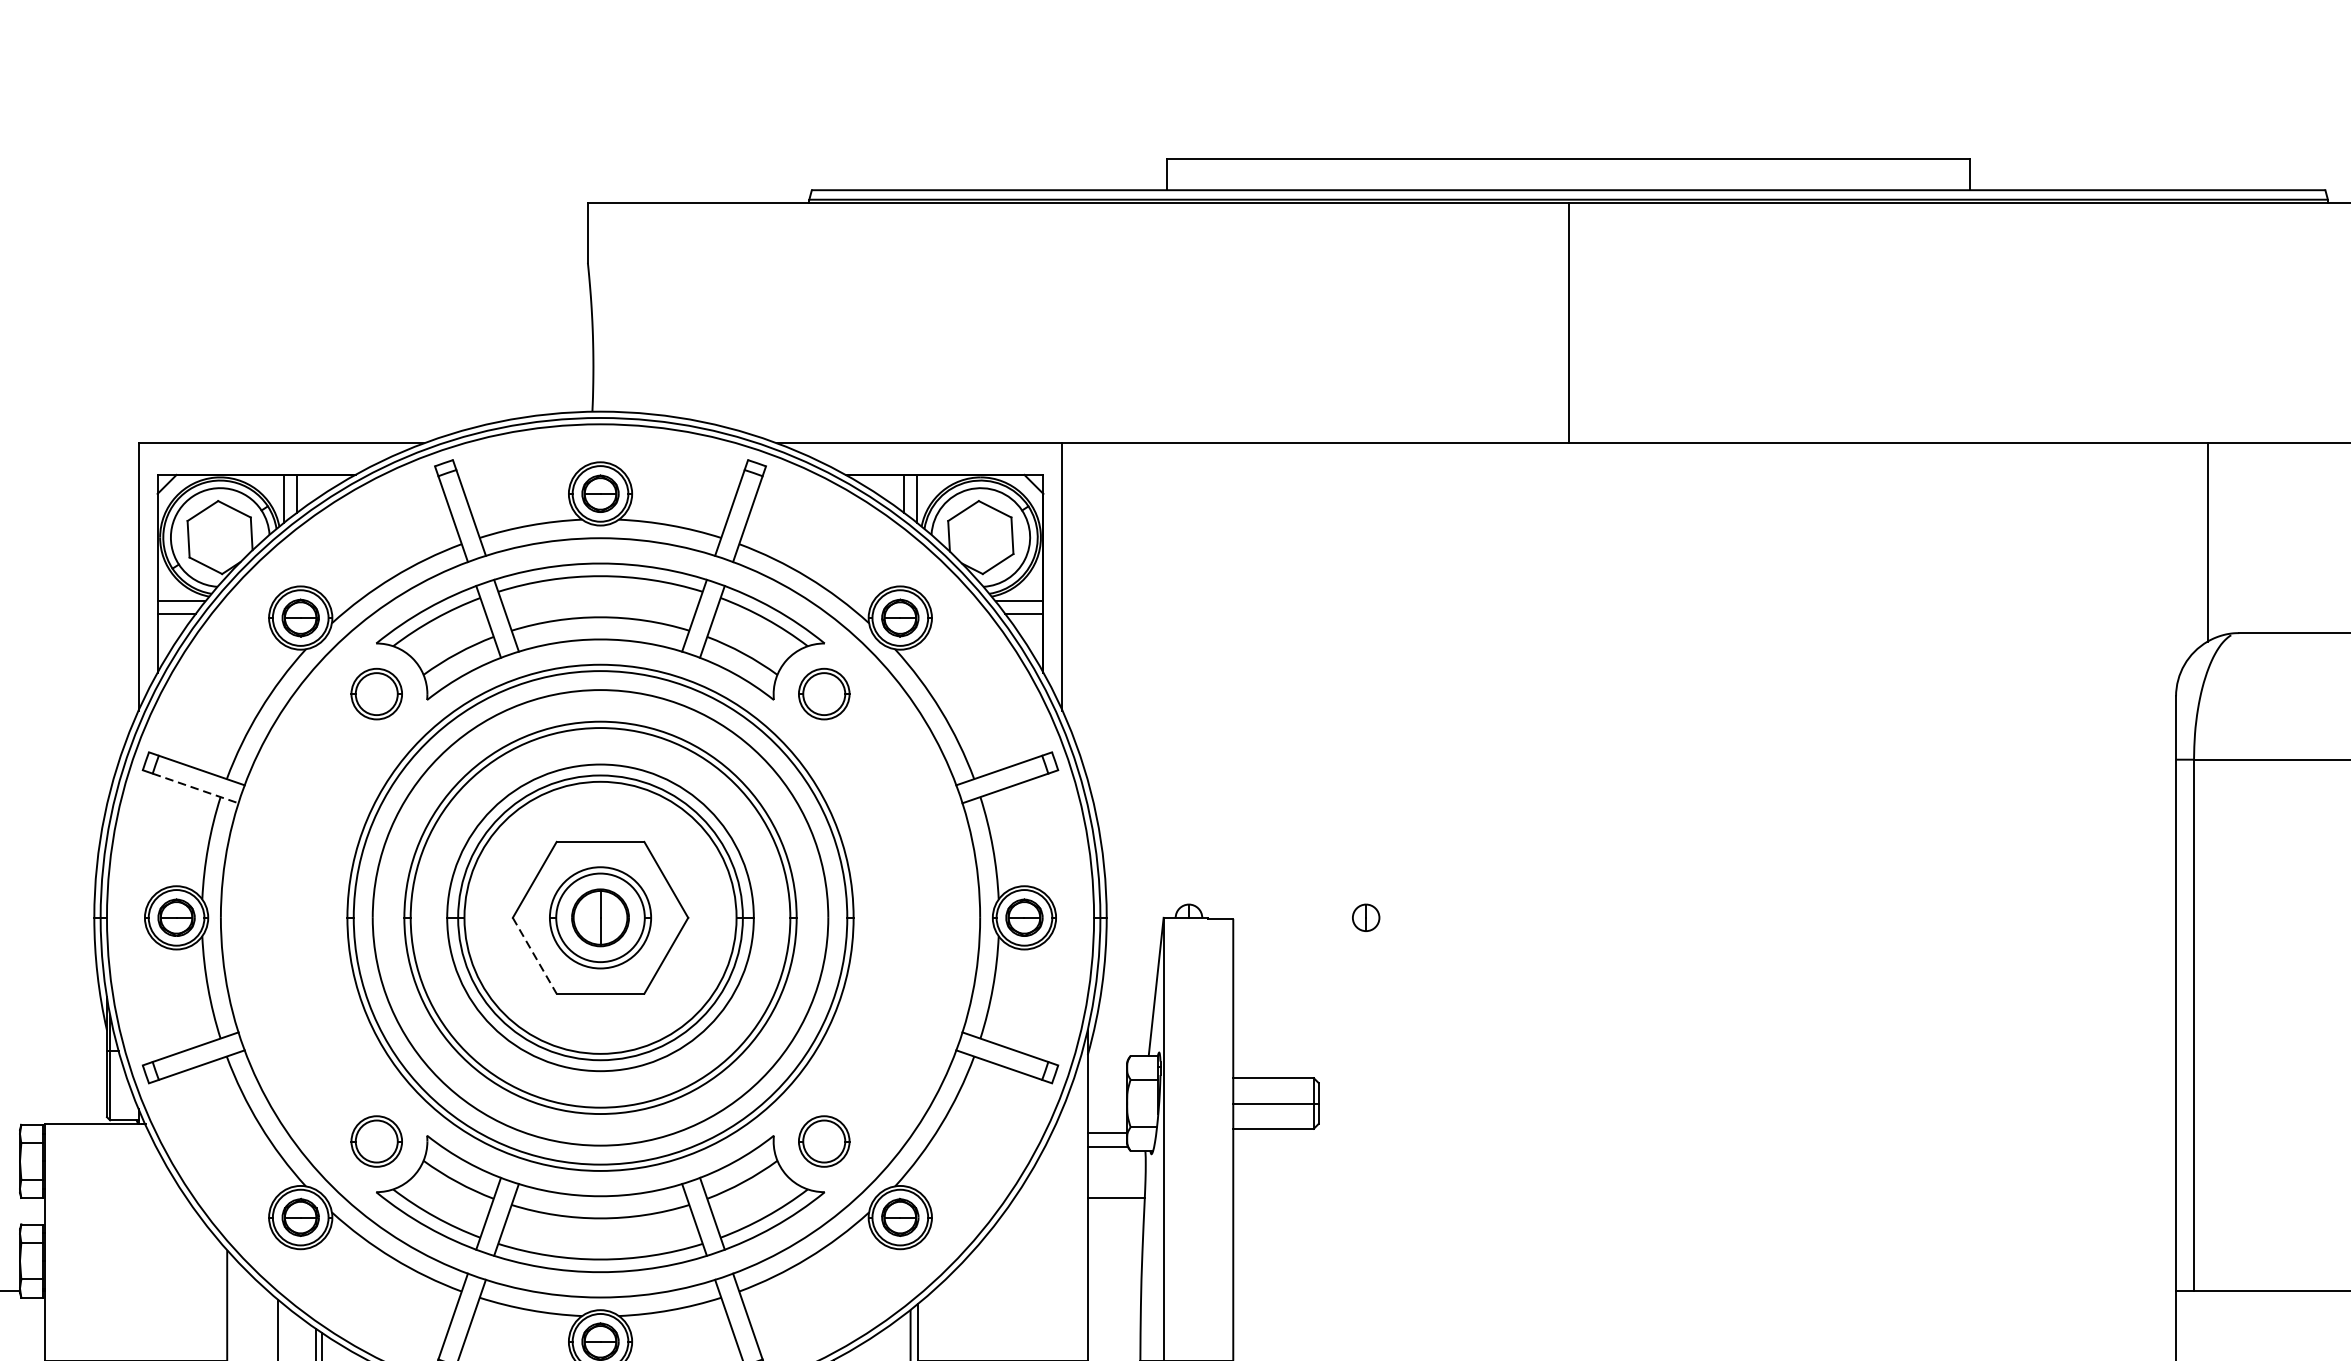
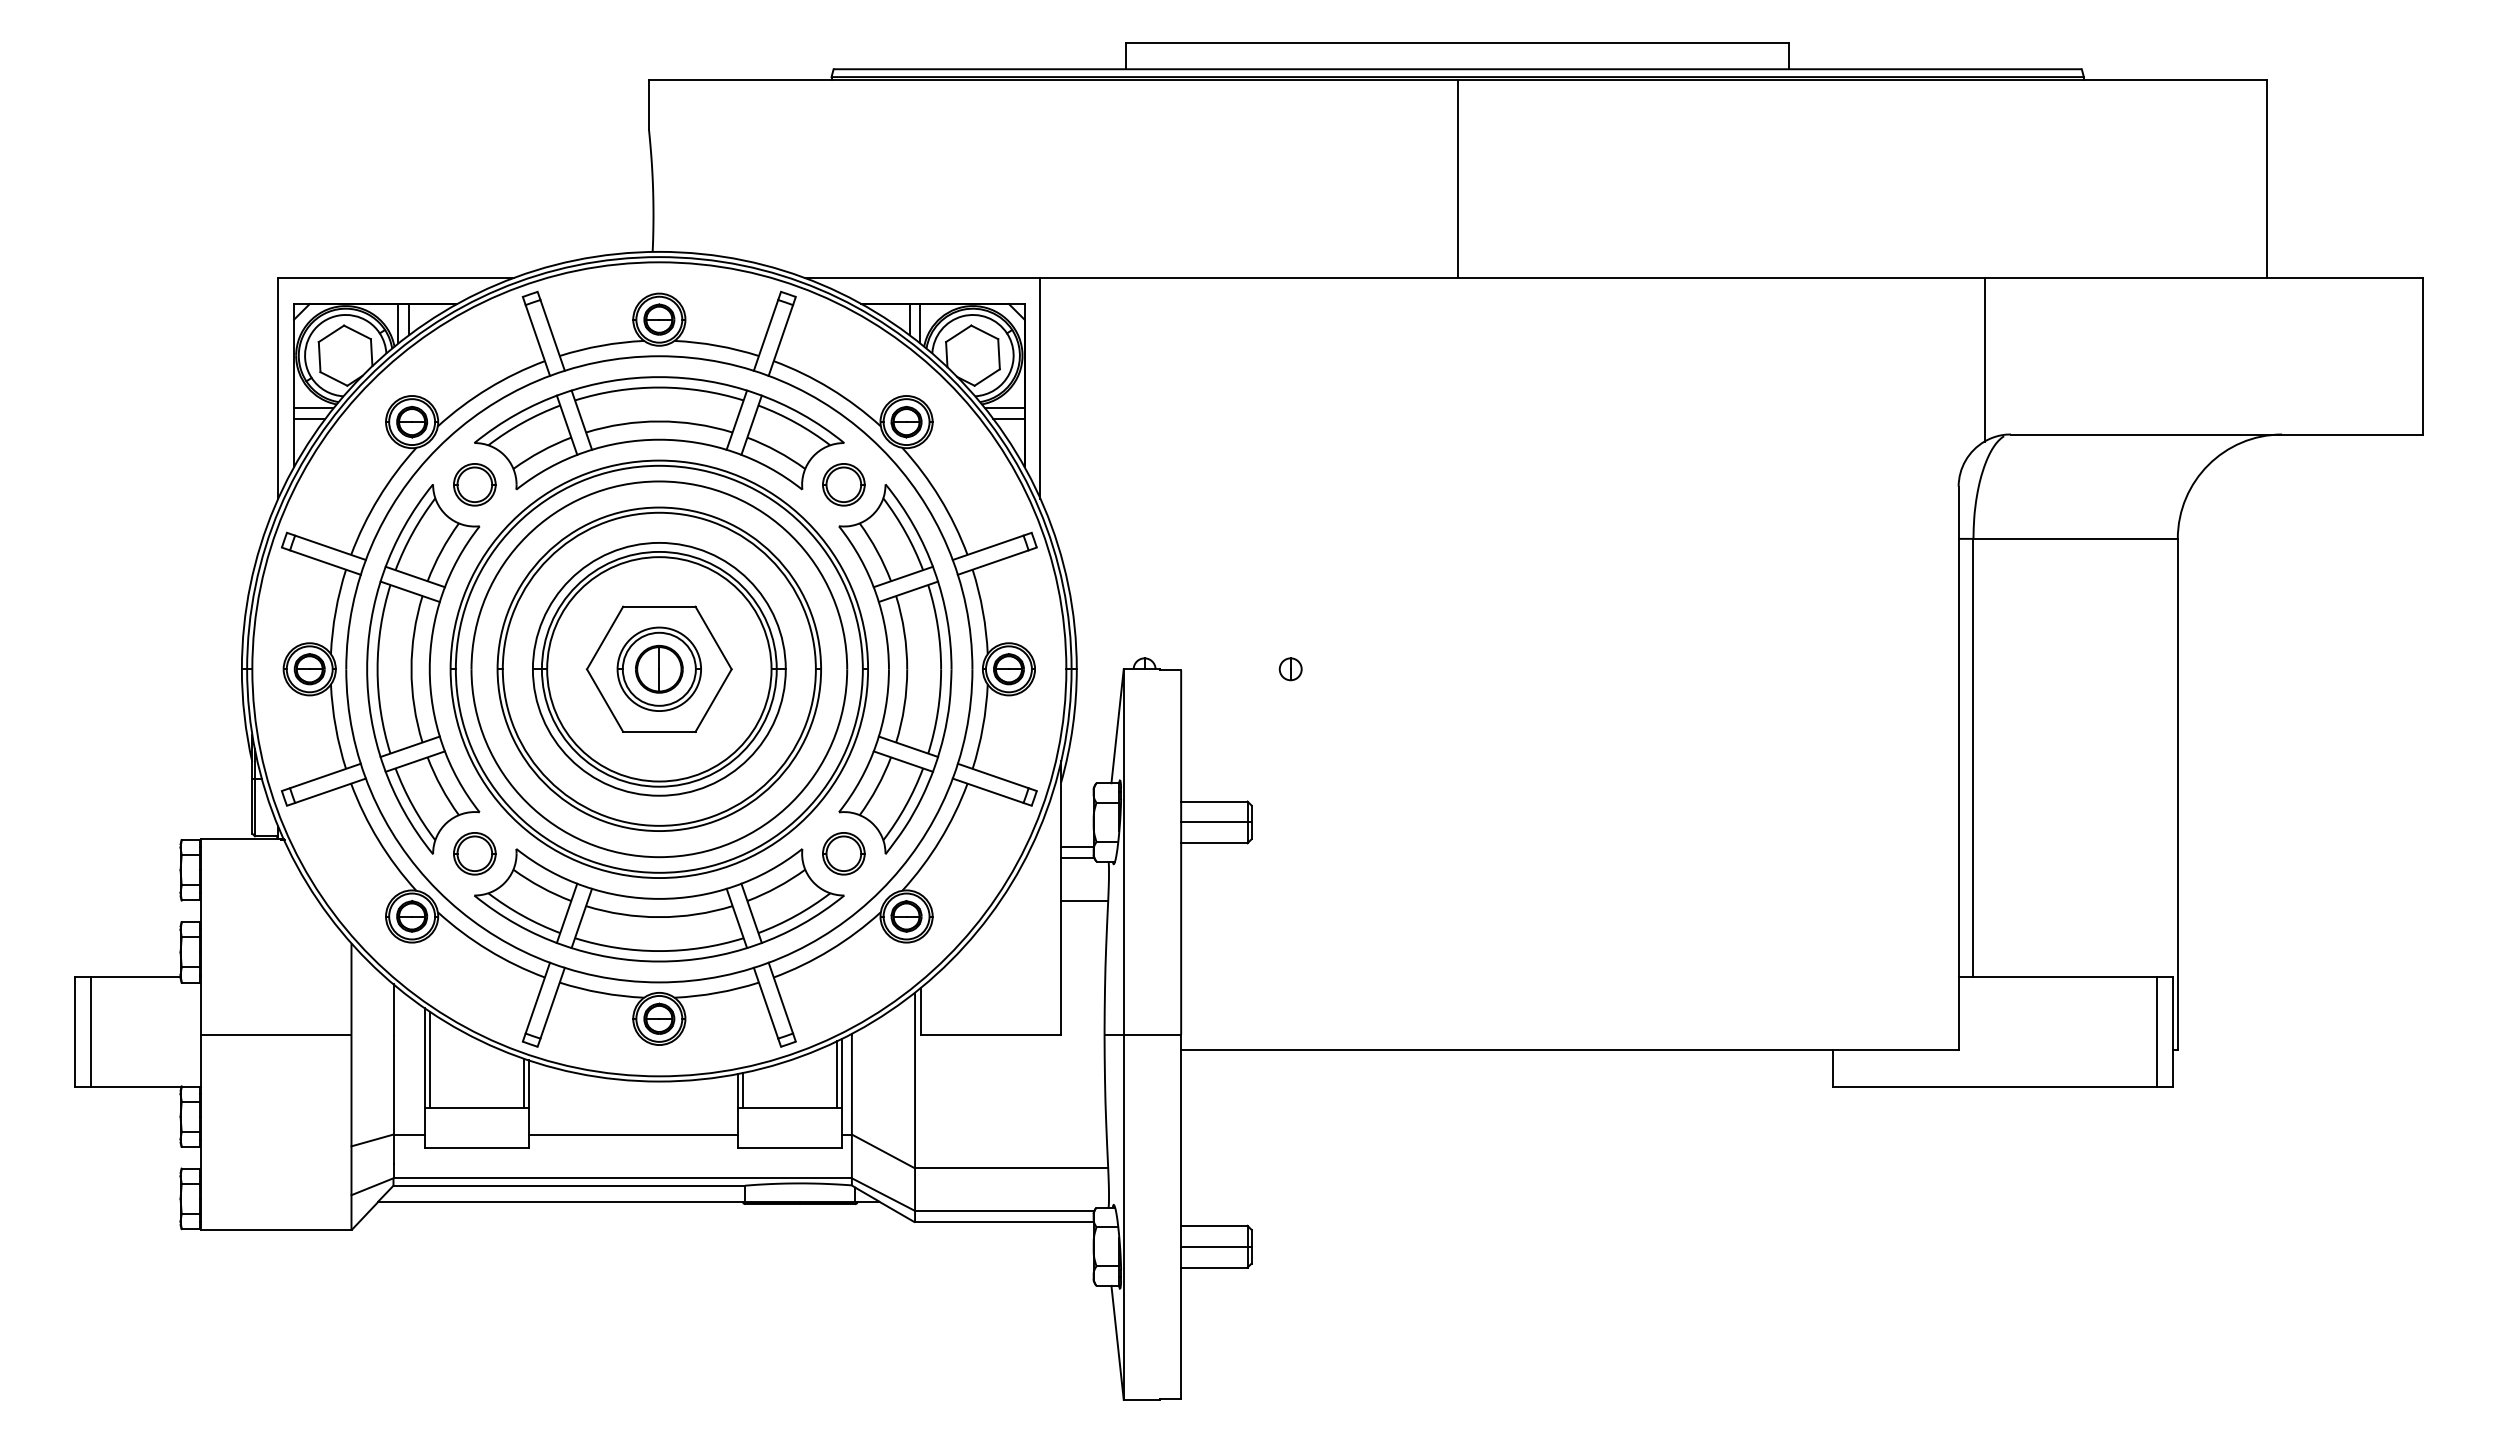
line: (195, 788) -> (325, 562), dashed -> solid
part: (314, 918) -> (423, 669), added
part: (886, 918) -> (895, 669), added
line: (535, 956) -> (605, 701), dashed -> solid

